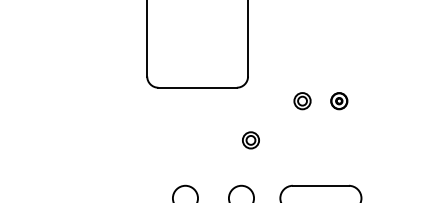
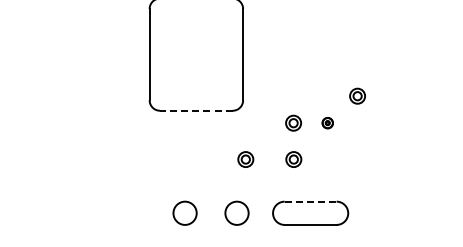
part: (371, 71) -> (357, 95), added
line: (196, 87) -> (195, 110), solid -> dashed
part: (339, 100) -> (327, 122), size x0.7
part: (302, 140) -> (293, 159), added
line: (320, 185) -> (310, 201), solid -> dashed

